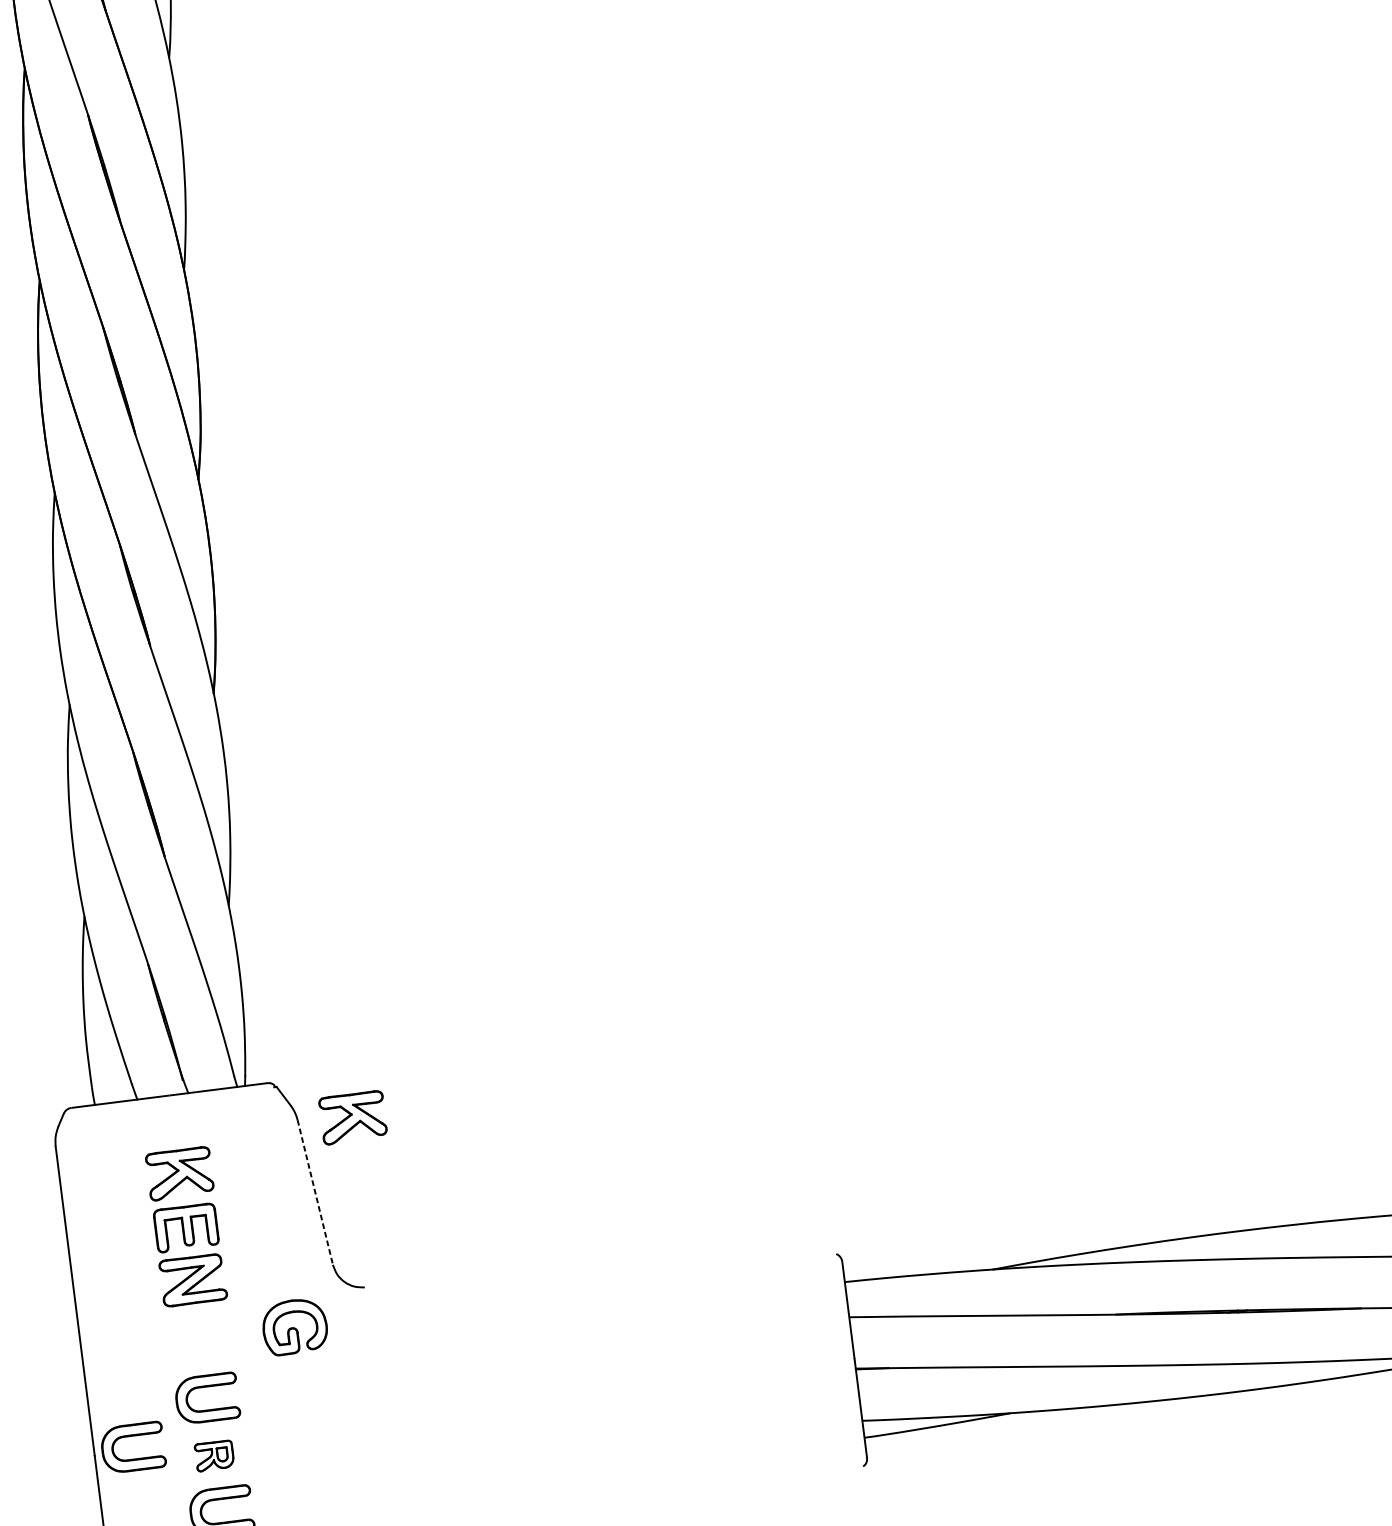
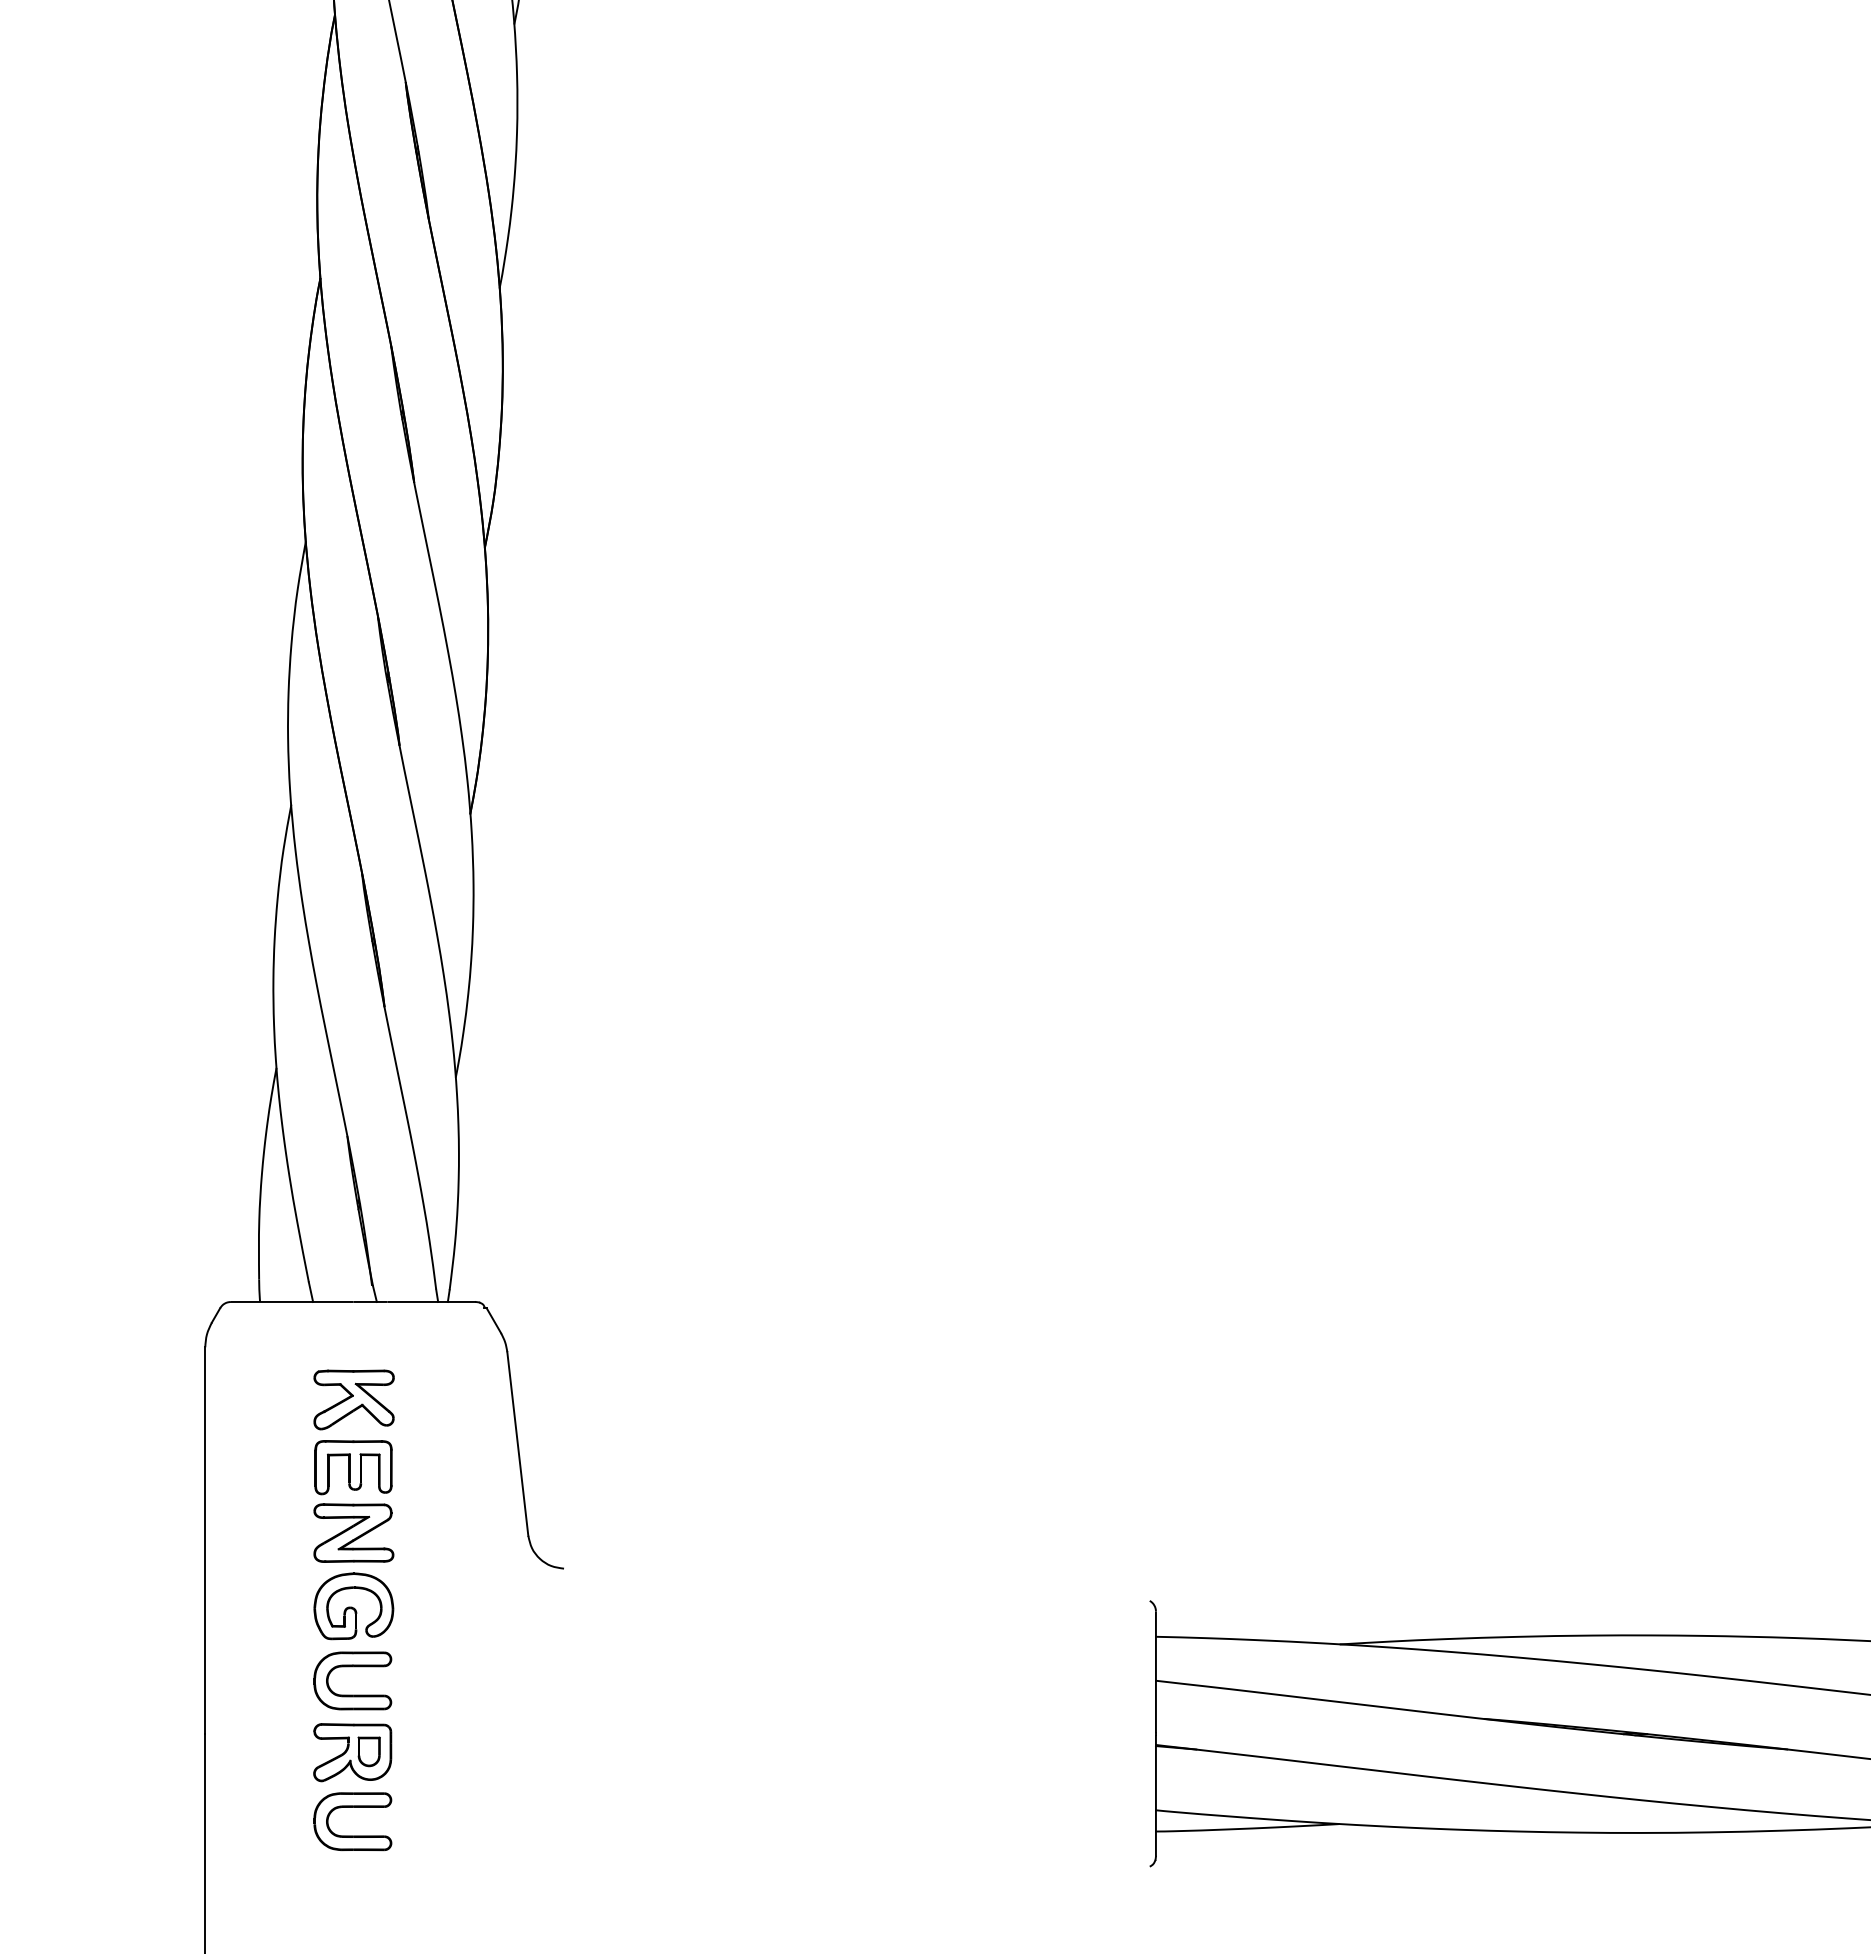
part: (352, 1117) -> (575, 1357), removed
line: (315, 1192) -> (517, 1444), dashed -> solid
part: (294, 1327) -> (353, 1606), moved
part: (131, 1436) -> (253, 1716), removed
part: (214, 1455) -> (352, 1752), size x1.67

